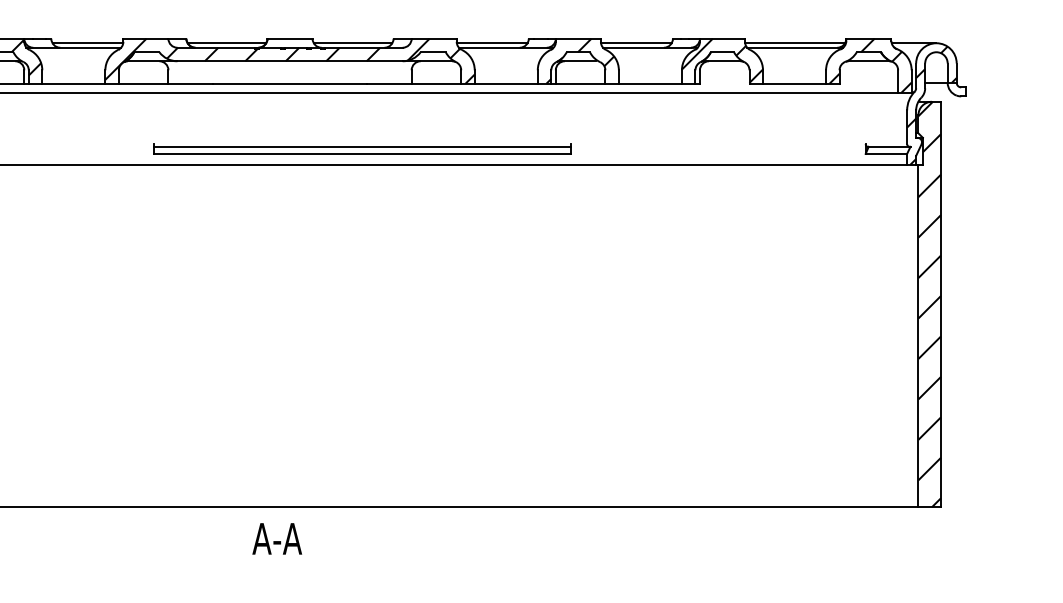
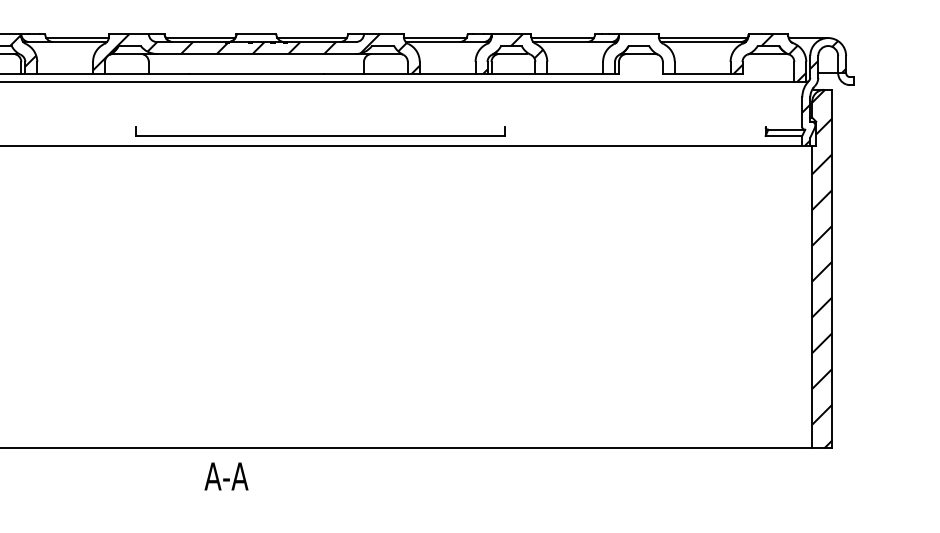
hatch: (722, 60) -> (638, 53), removed
line: (361, 146) -> (319, 129), removed
text: (277, 538) -> (226, 476), moved

